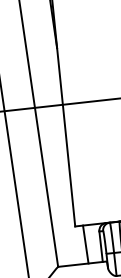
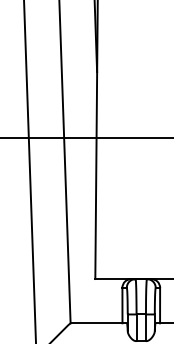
line: (85, 244) -> (104, 301), removed

